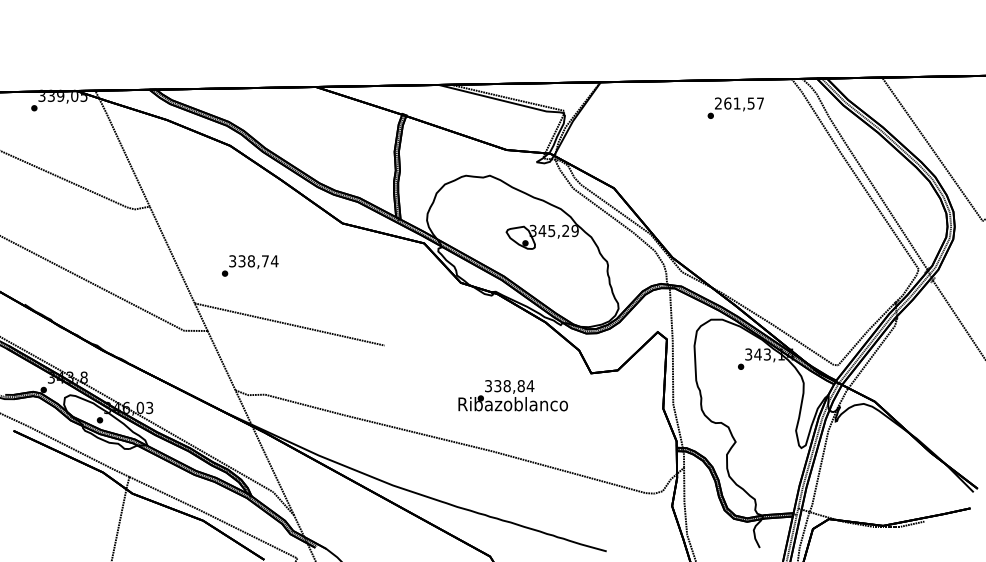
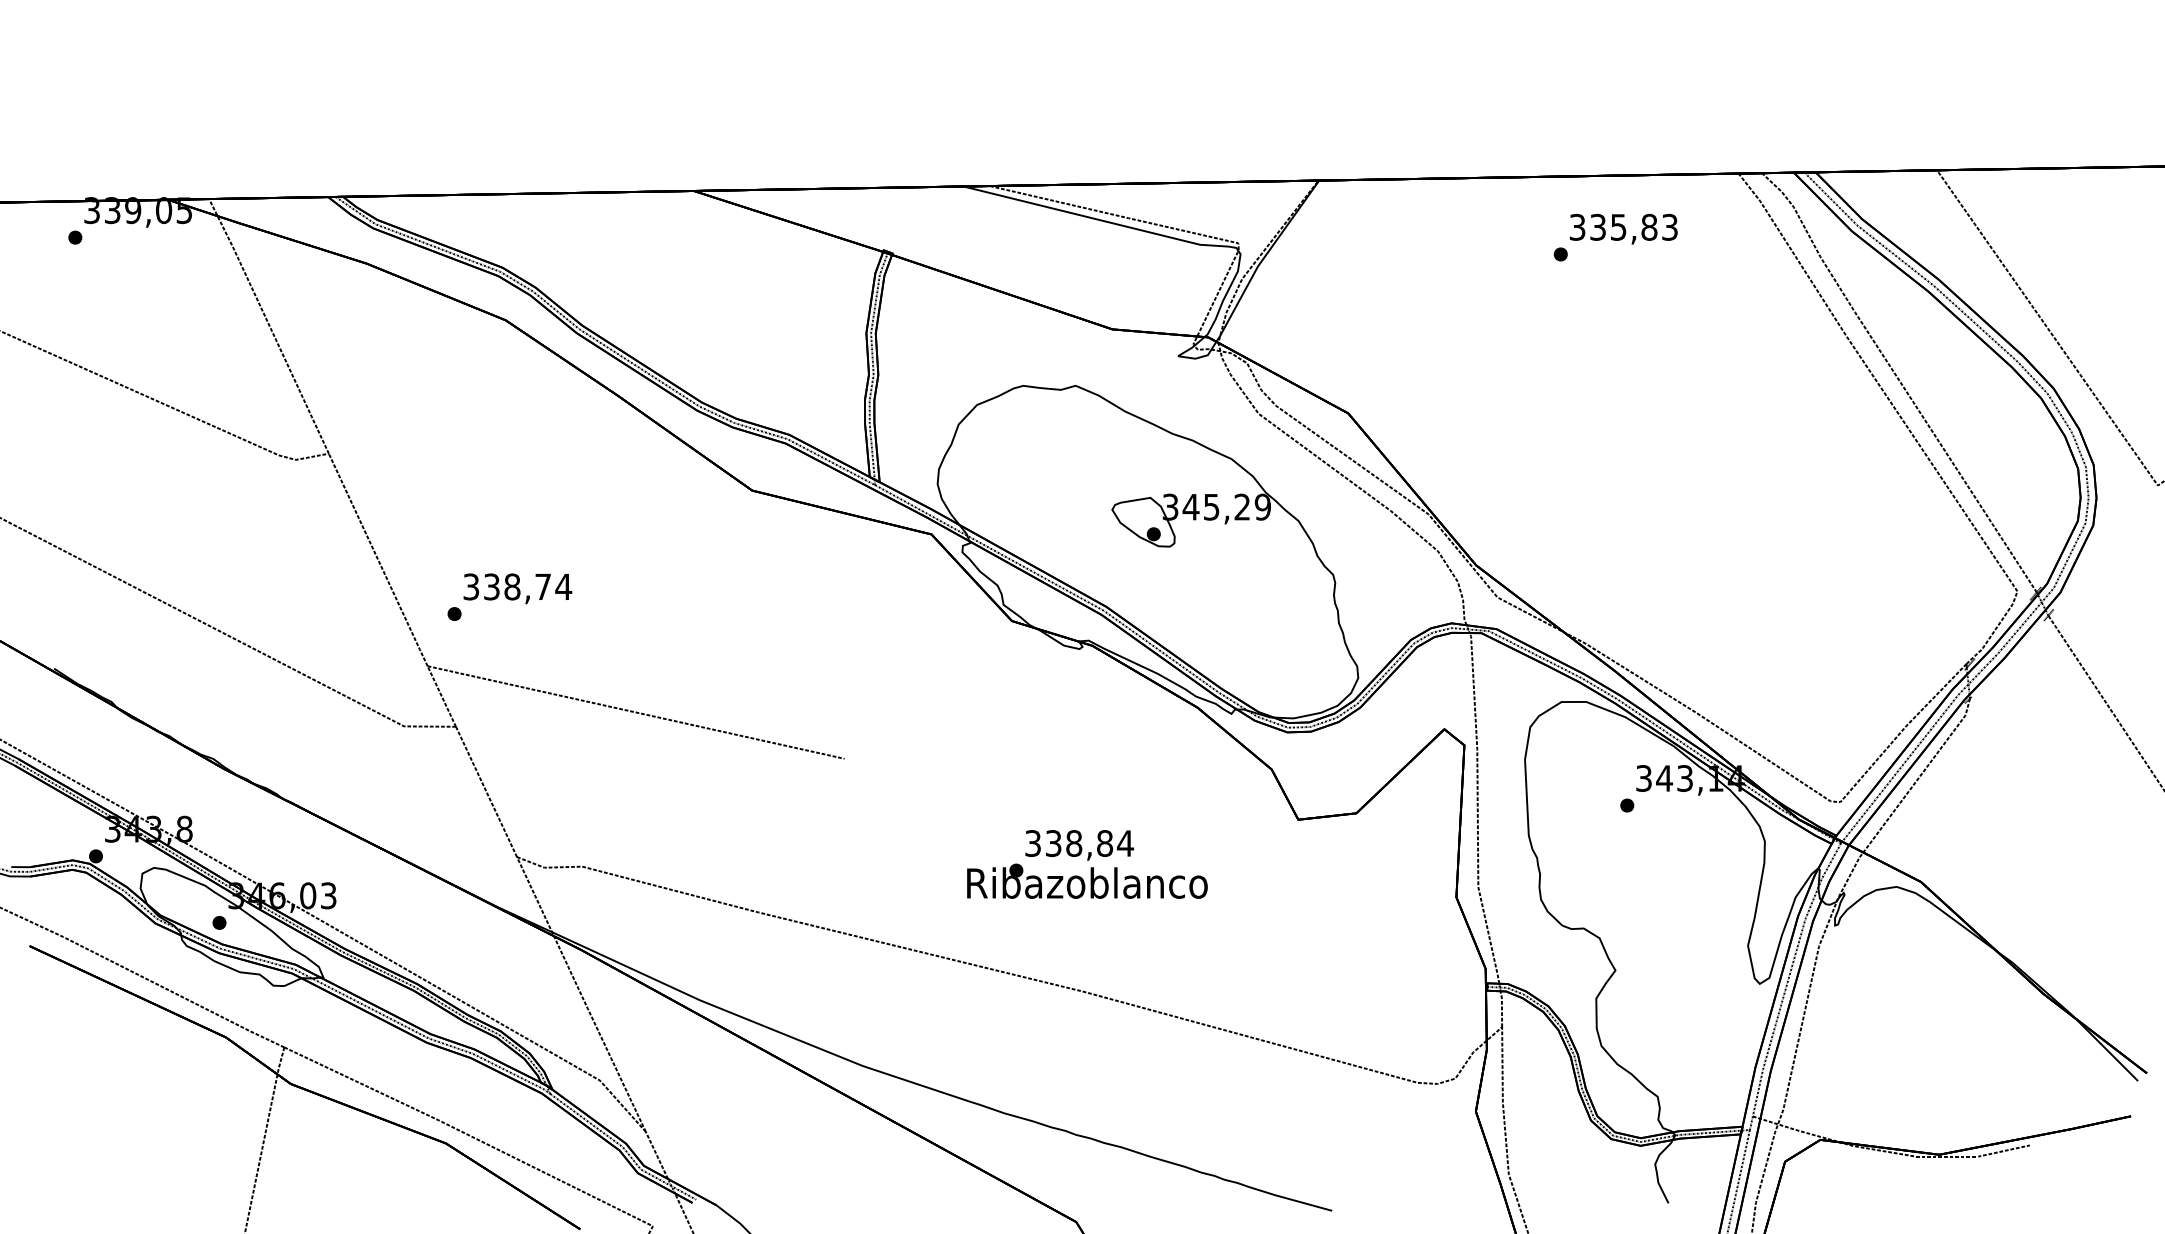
text: (739, 103) -> (1623, 227), 261,57 -> 335,83
text: (250, 265) -> (510, 596), moved
text: (512, 395) -> (1085, 864), moved

